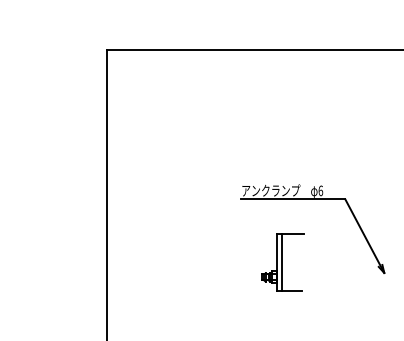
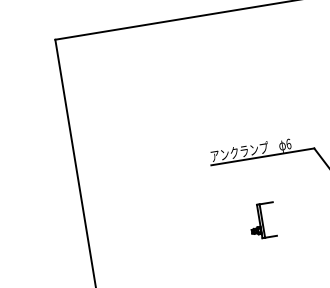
part: (282, 262) -> (262, 220), size x0.6

